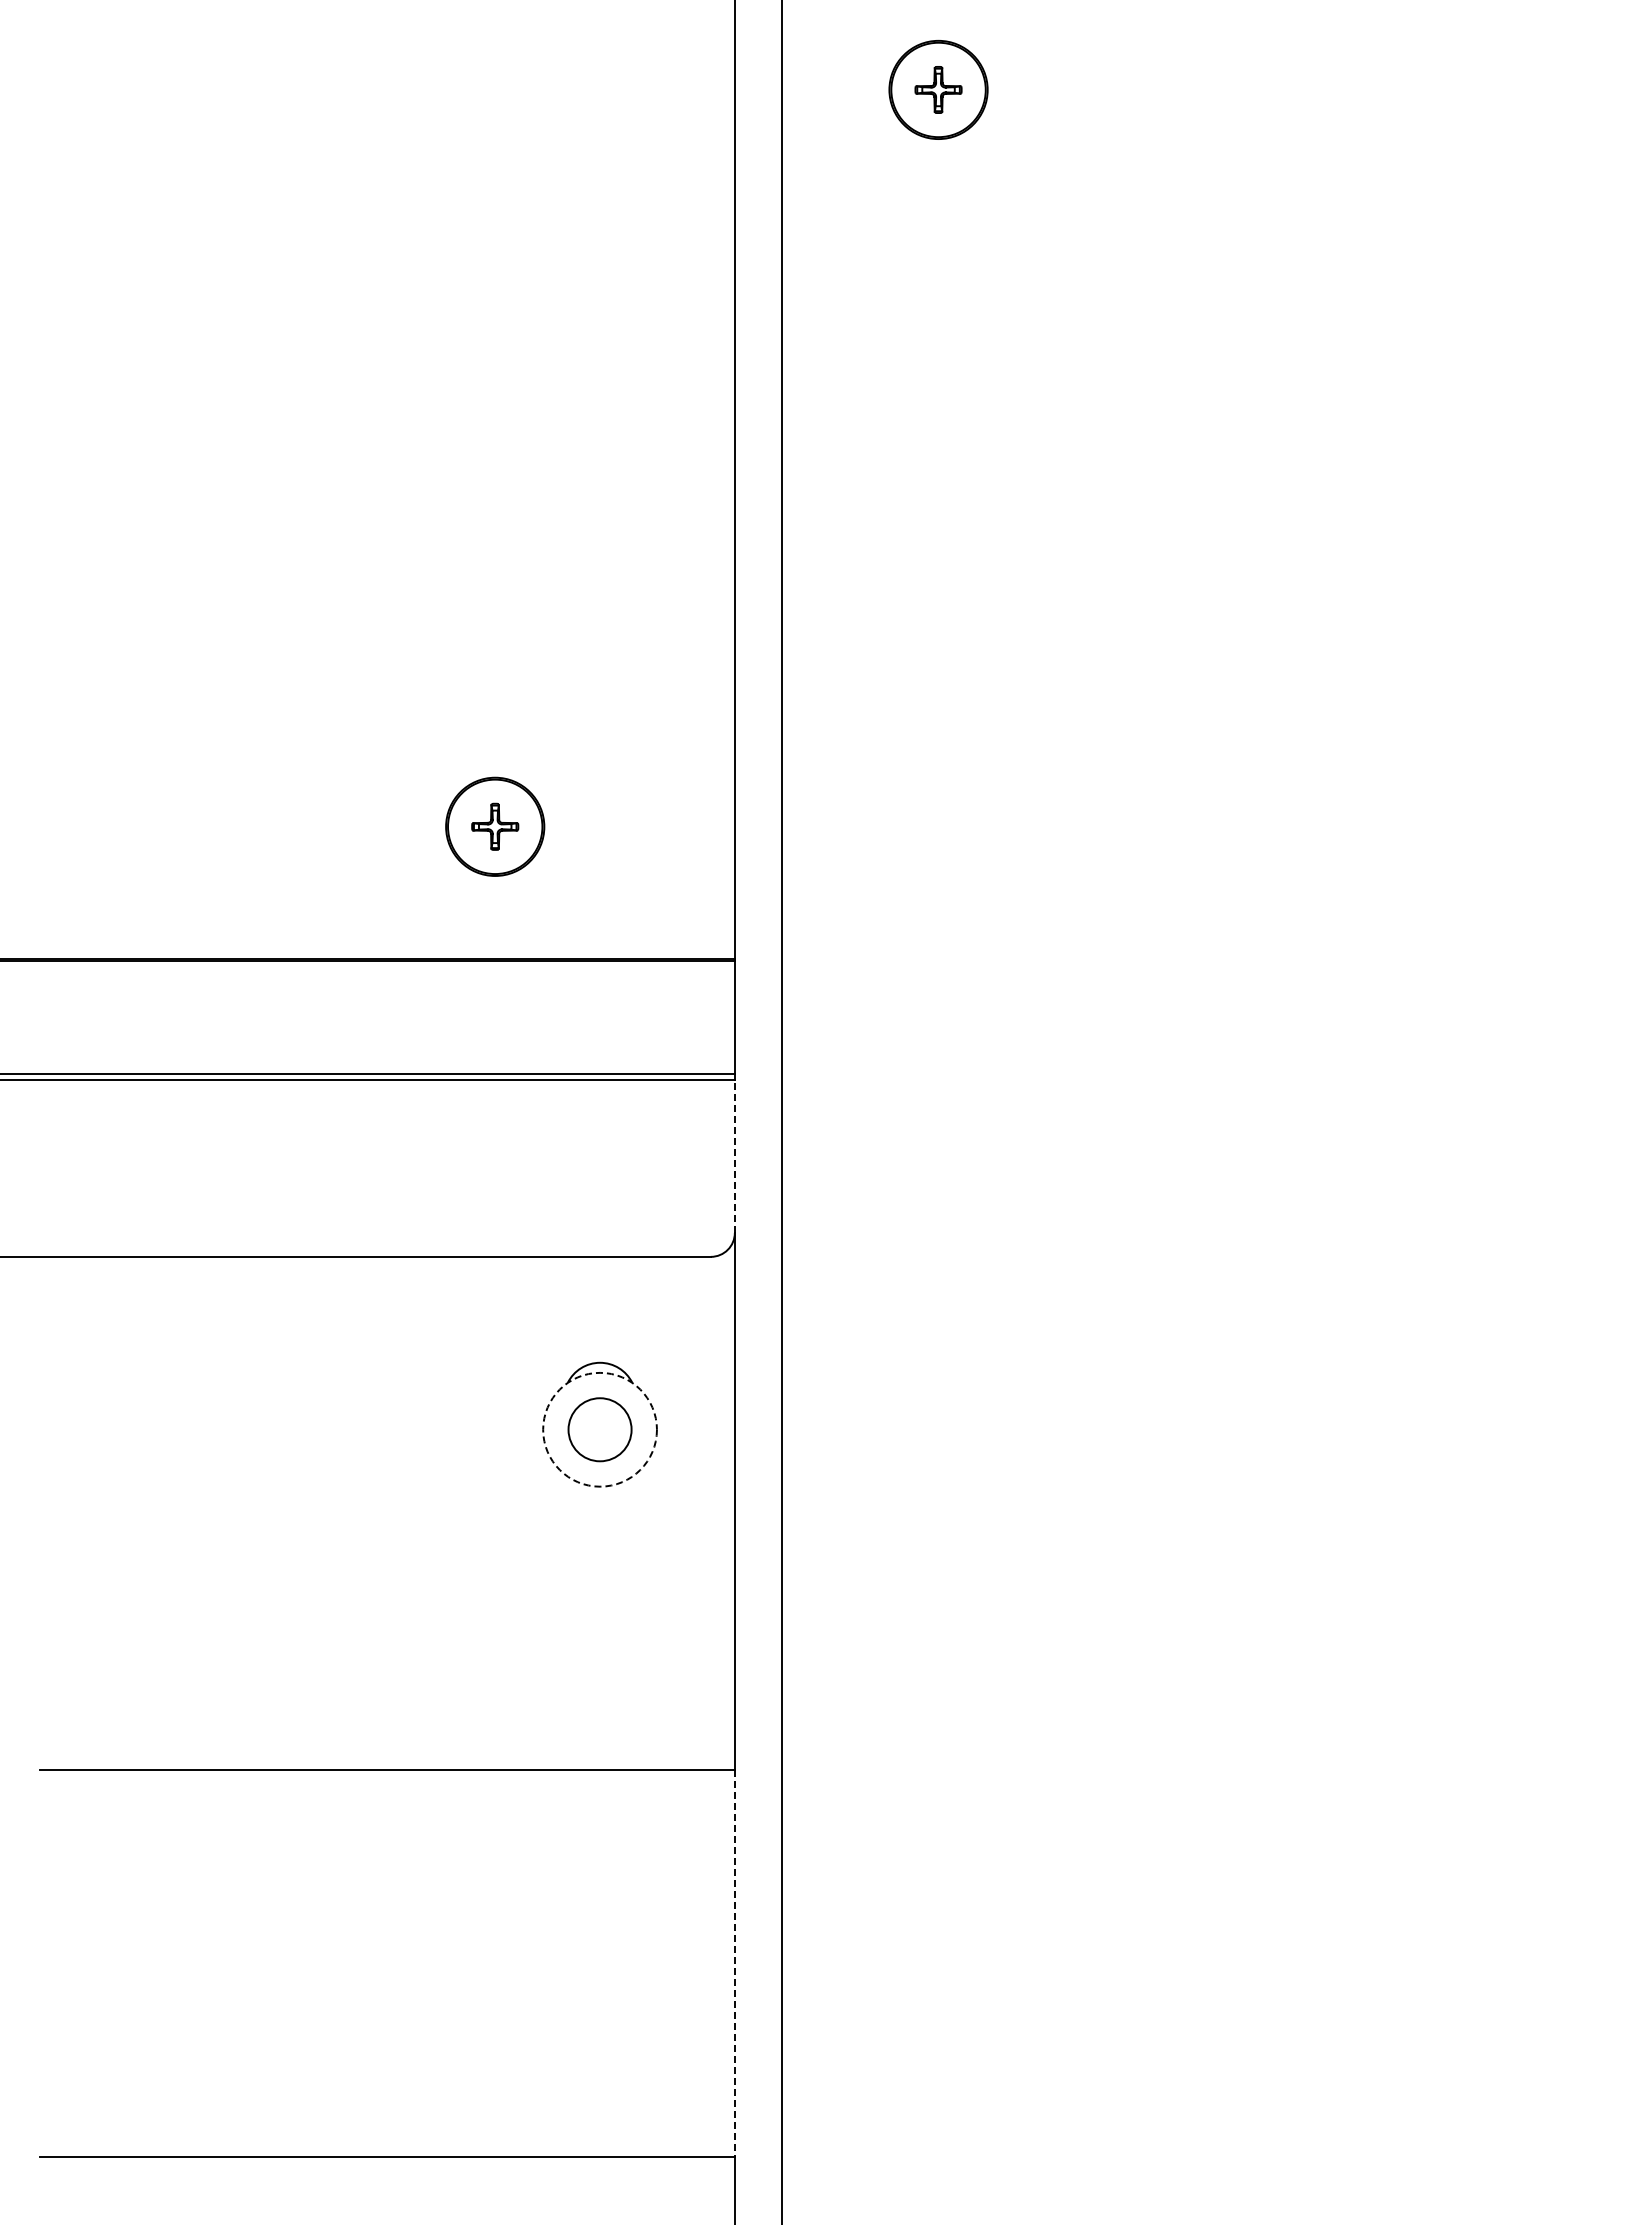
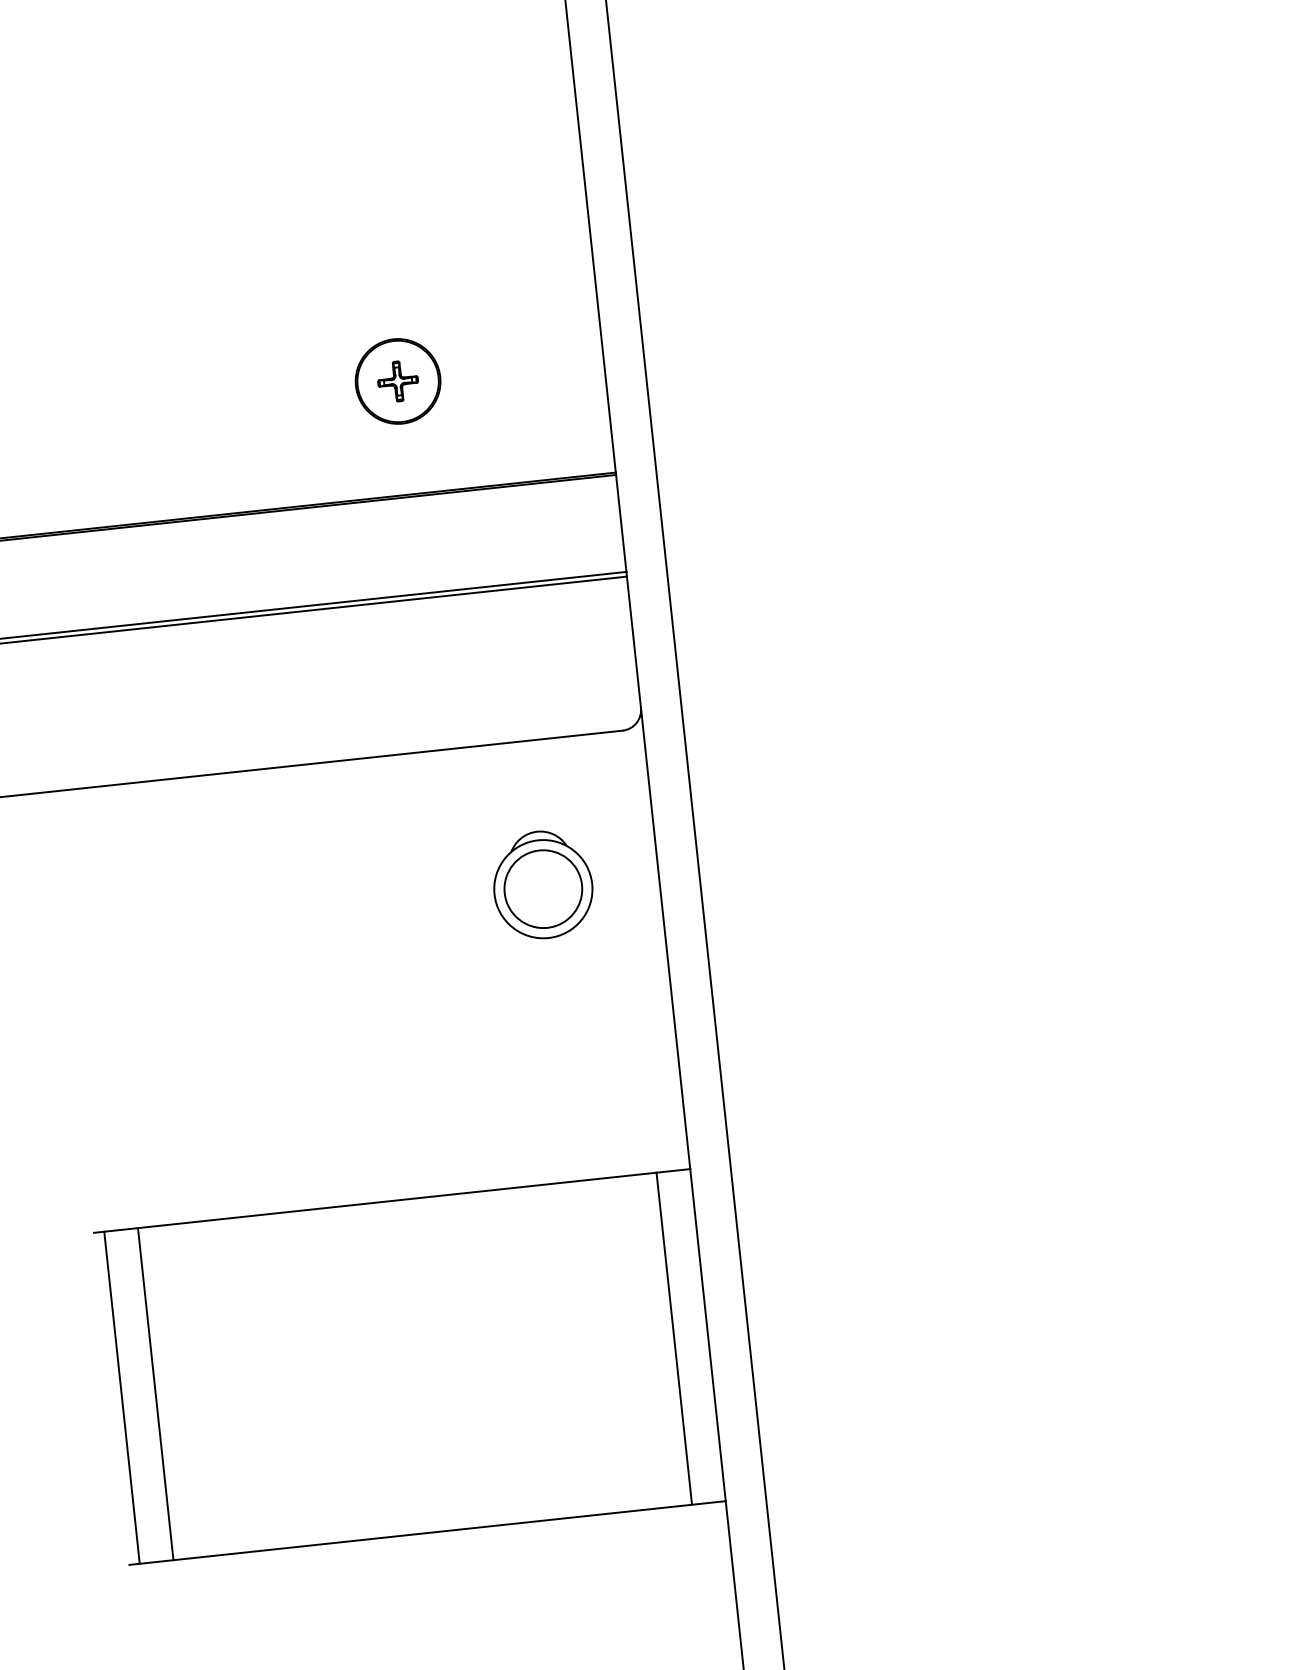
line: (734, 1156) -> (633, 642), dashed -> solid
circle: (599, 1429) -> (542, 889), dashed -> solid
circle: (600, 1429) -> (543, 888), size x1.43
line: (51, 1963) -> (121, 1397), added
line: (91, 1963) -> (155, 1393), added
line: (695, 1963) -> (674, 1338), added
line: (734, 1963) -> (707, 1334), dashed -> solid

